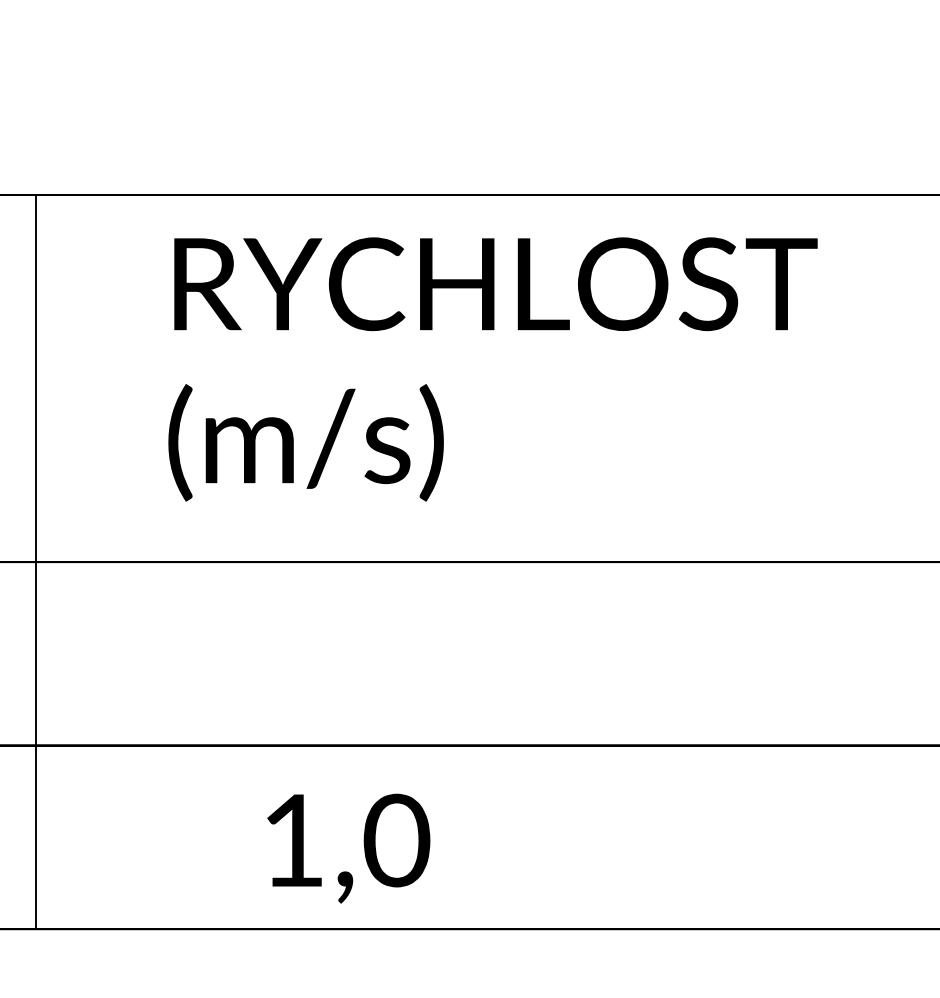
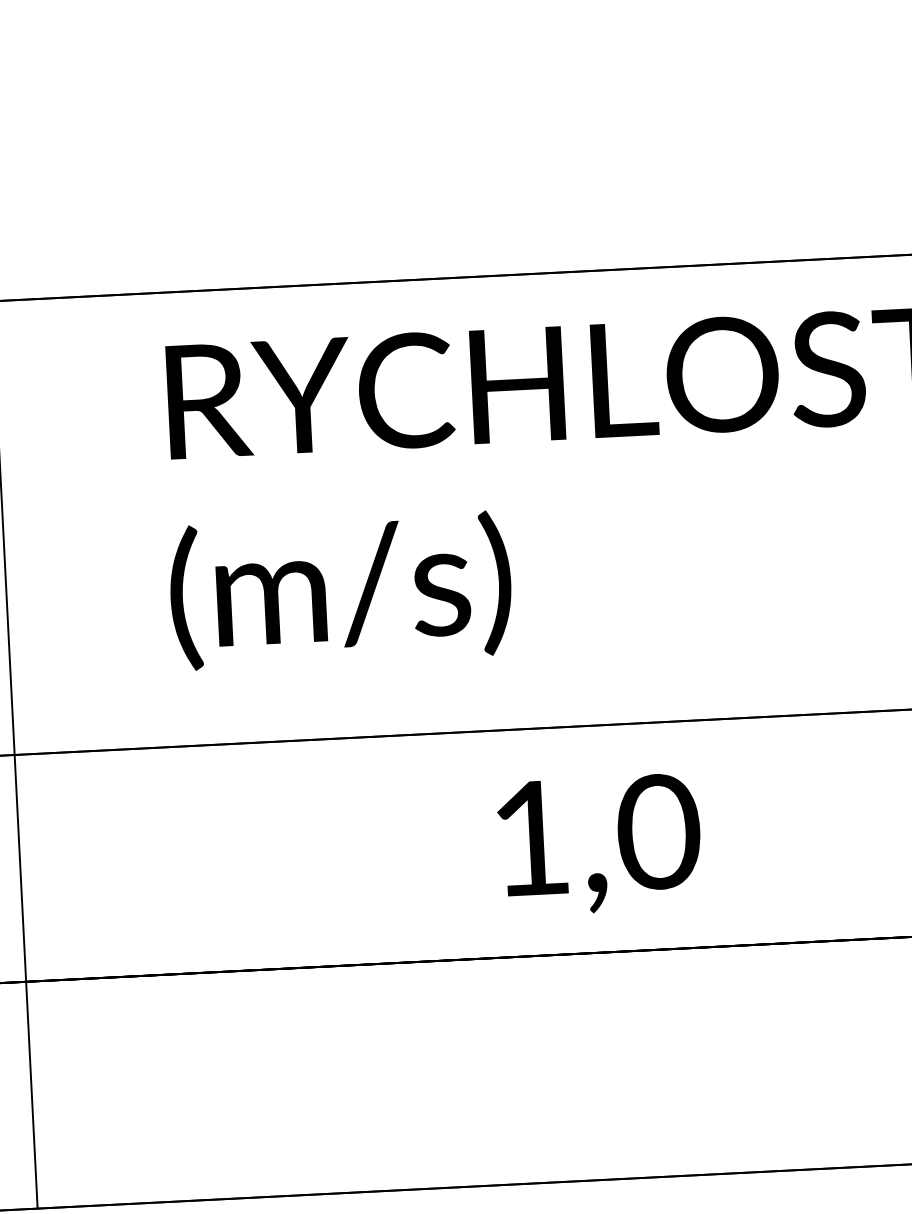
text: (348, 848) -> (599, 844), moved

